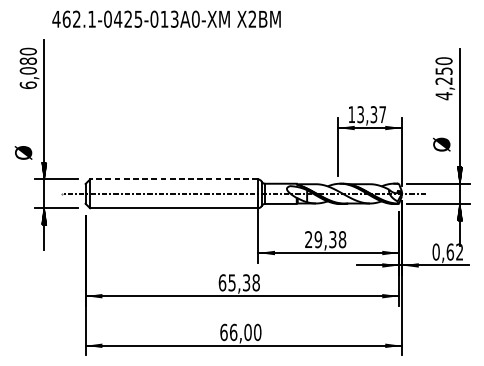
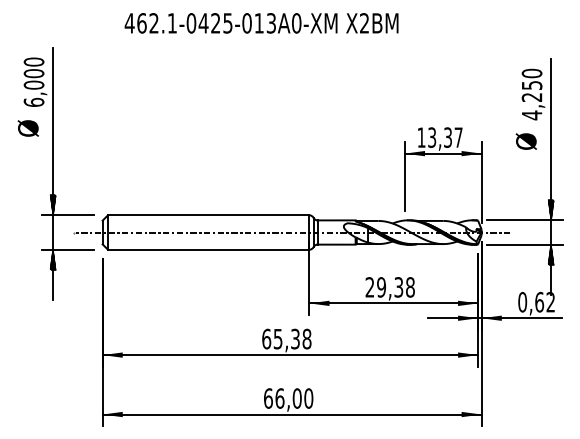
text: (166, 19) -> (261, 23), moved
text: (28, 61) -> (34, 73), 6,080 -> 6,000
text: (441, 144) -> (525, 141), moved
text: (22, 152) -> (27, 128), moved
line: (173, 179) -> (208, 215), dashed -> solid

